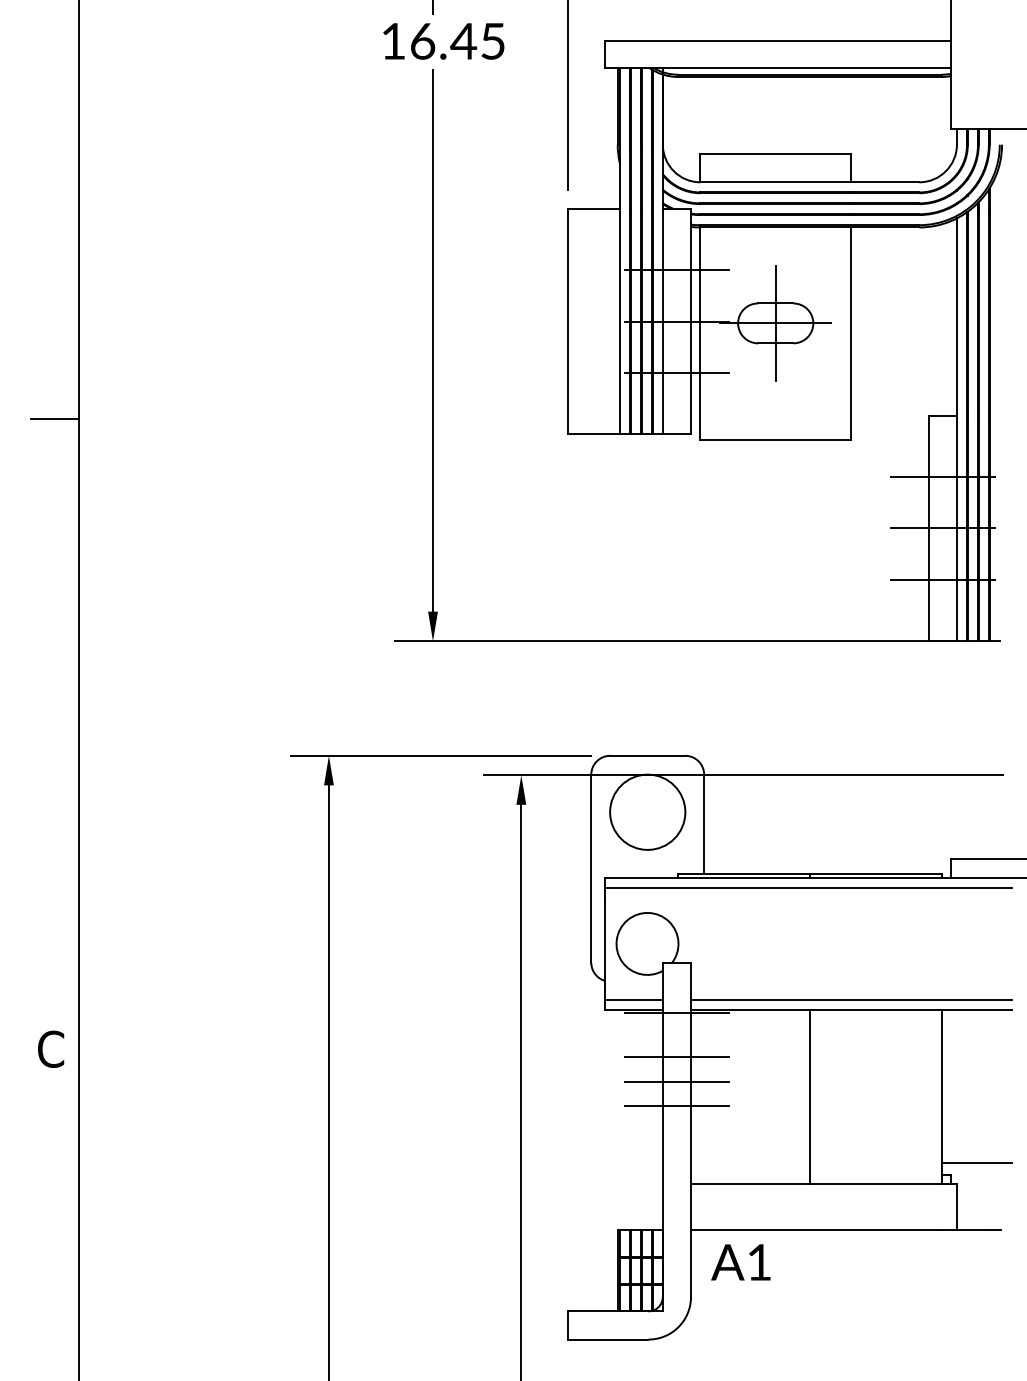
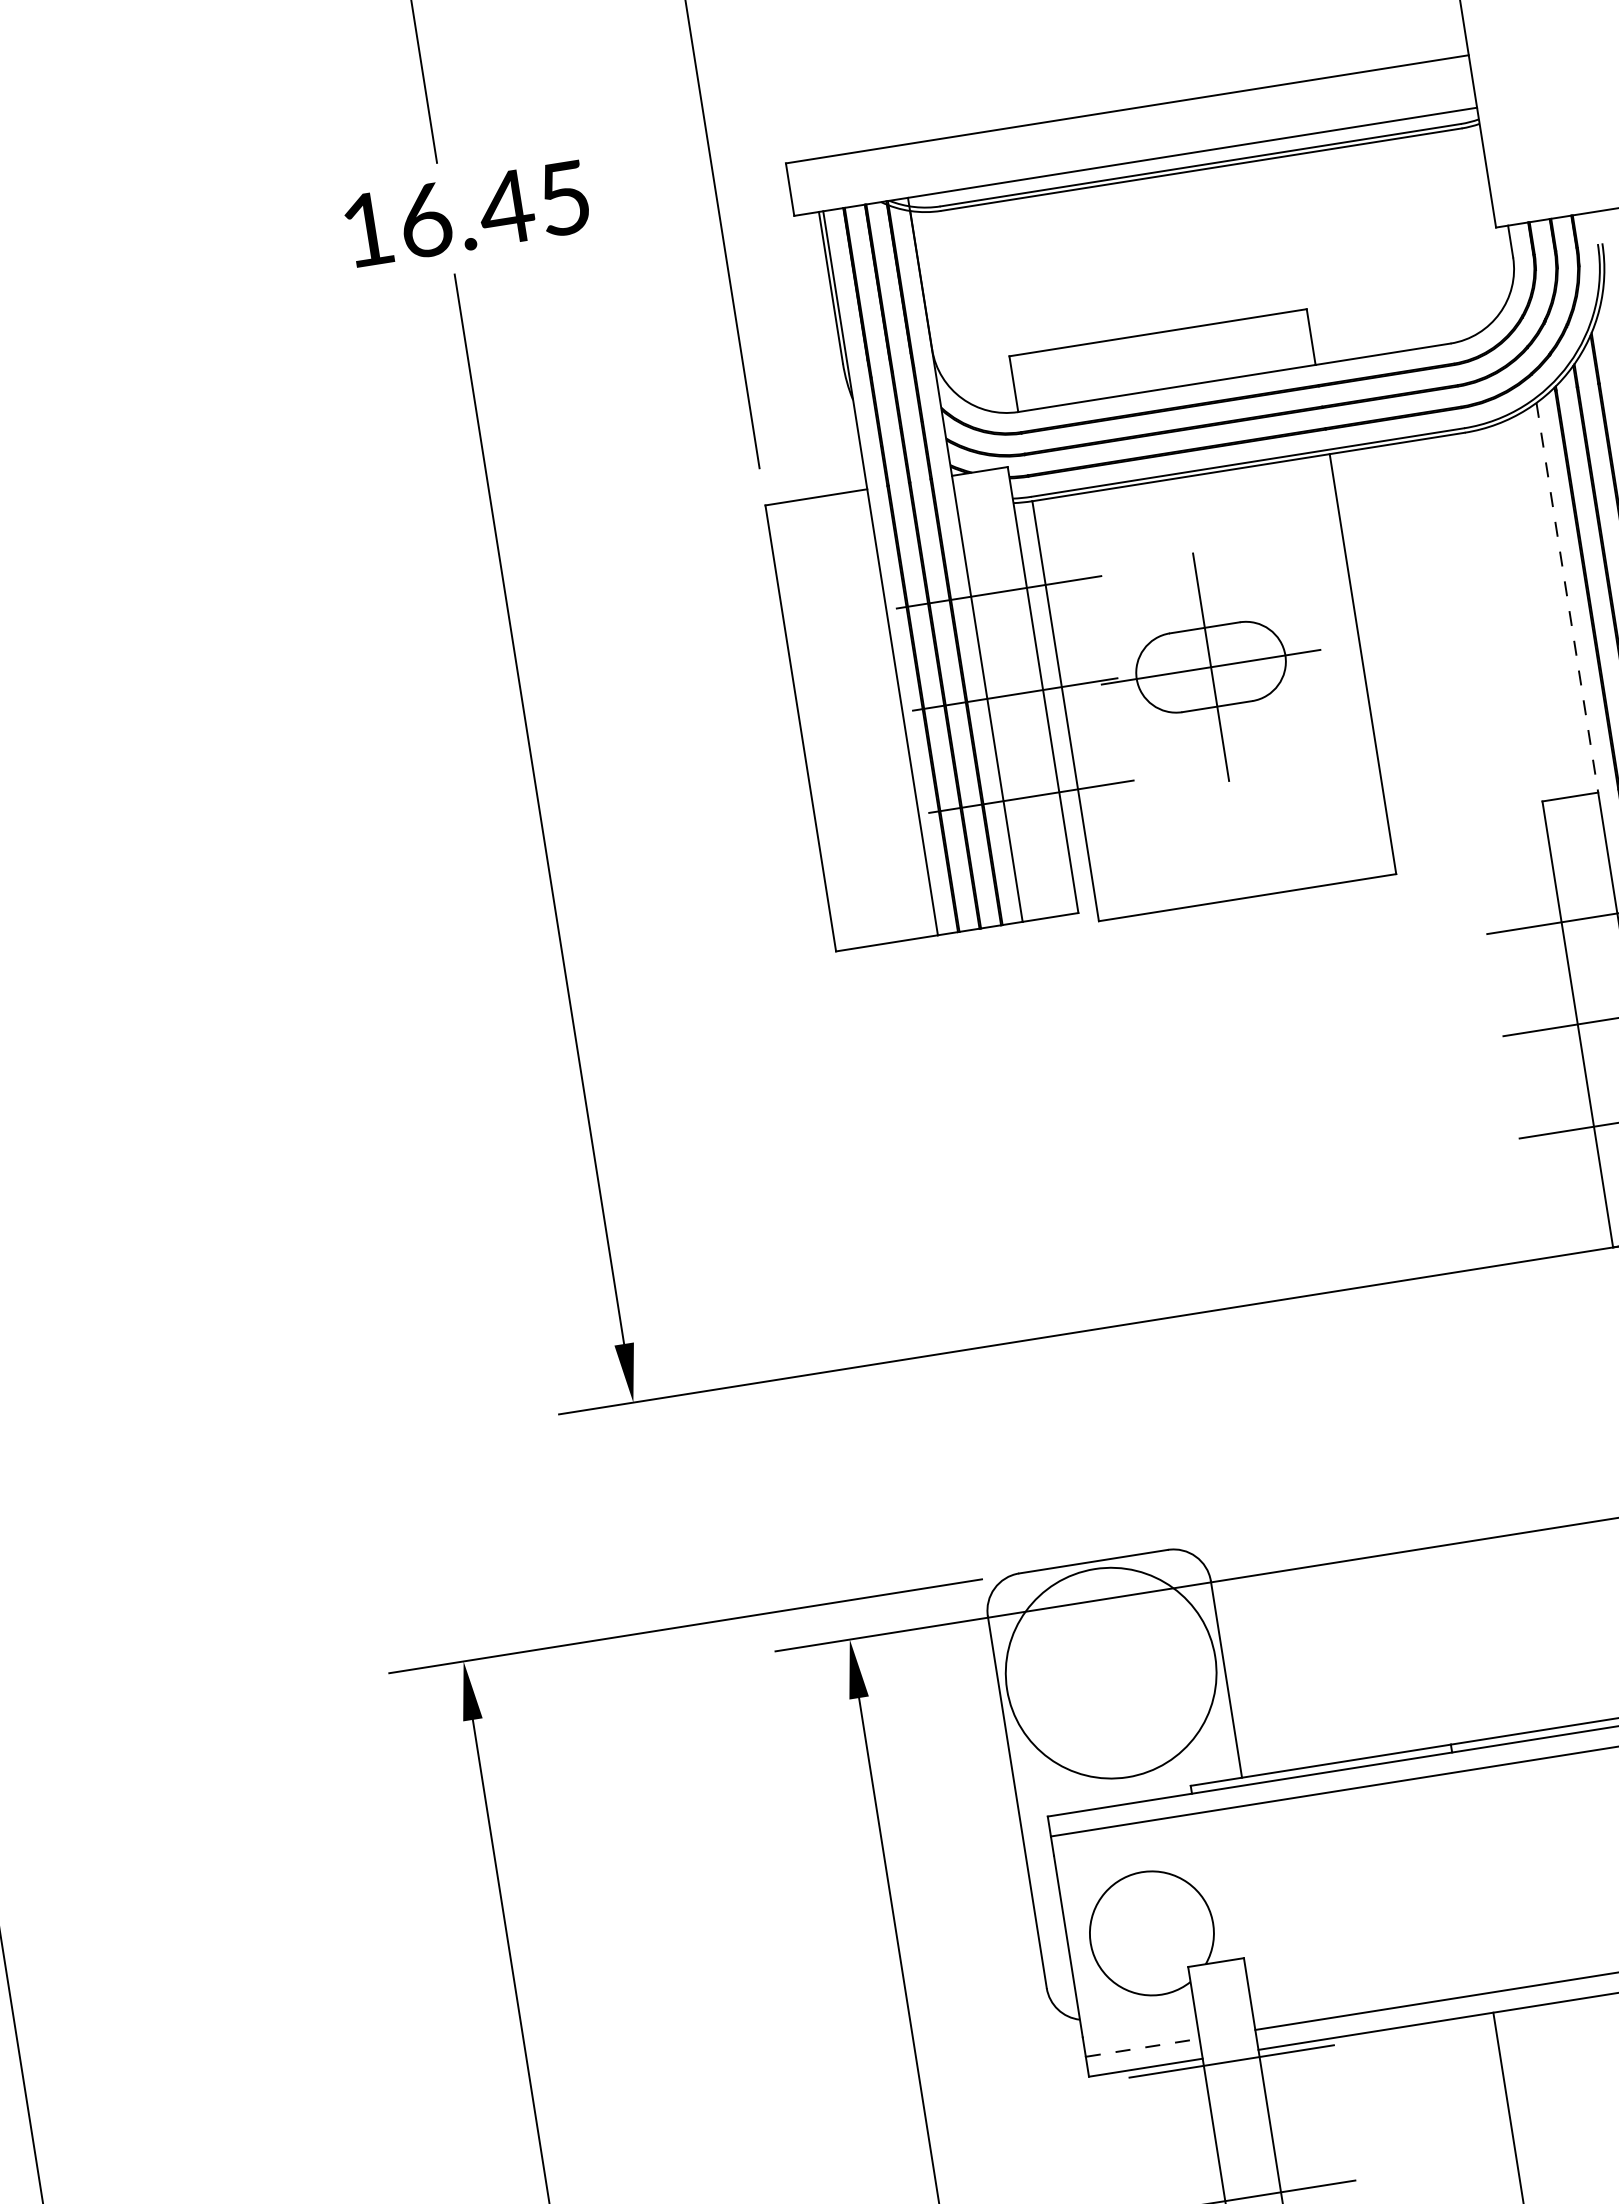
line: (957, 316) -> (1568, 596), solid -> dashed
circle: (647, 811) -> (1110, 1671), size x1.4
line: (634, 999) -> (1143, 2047), solid -> dashed
line: (676, 1057) -> (1244, 2148), removed

